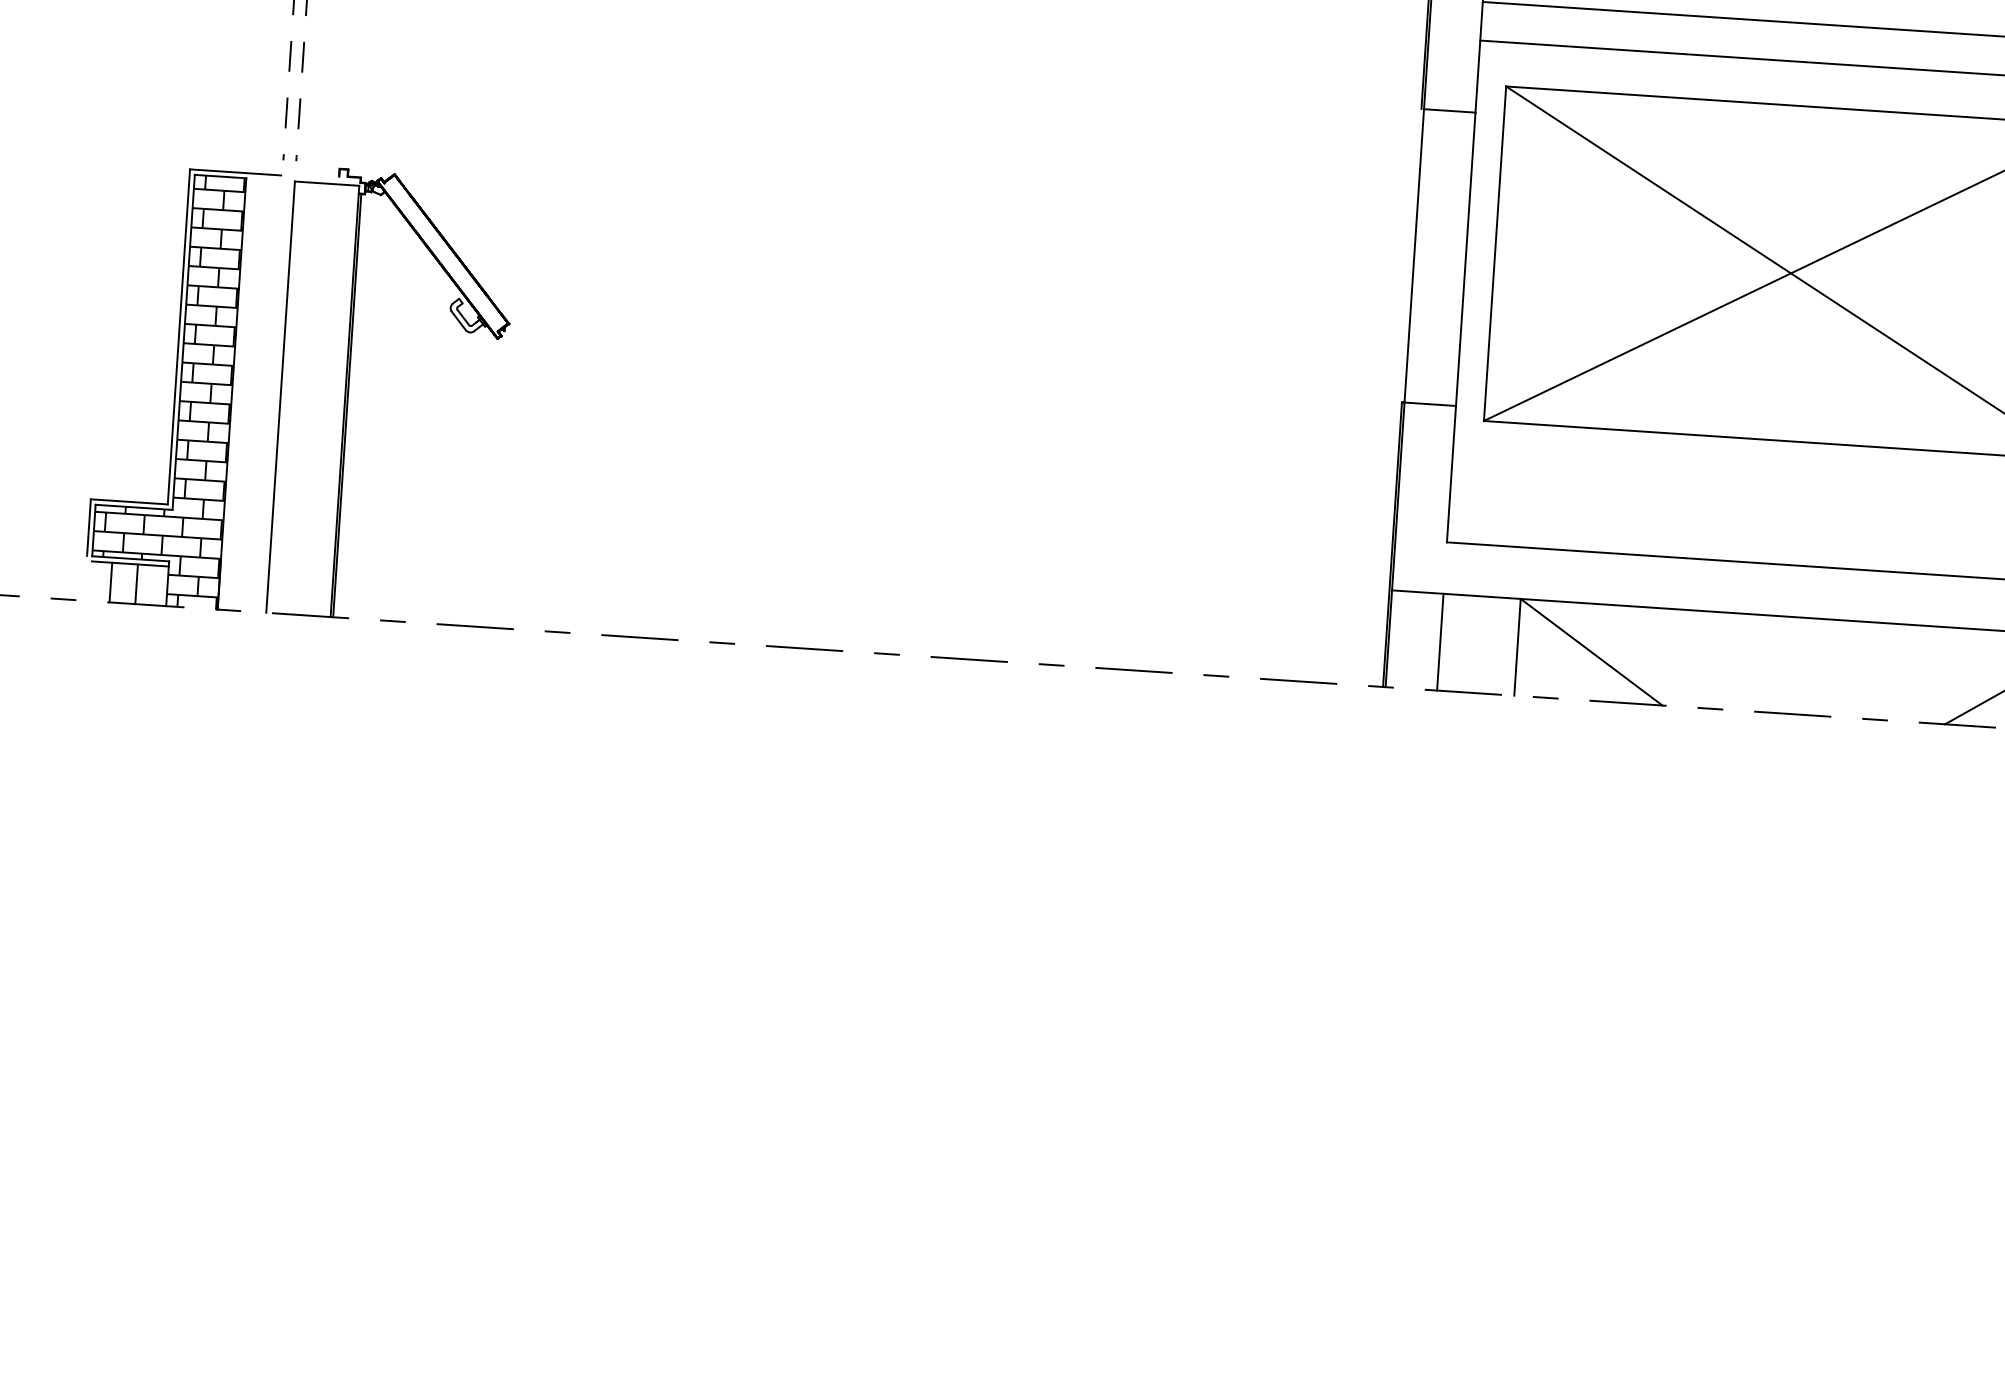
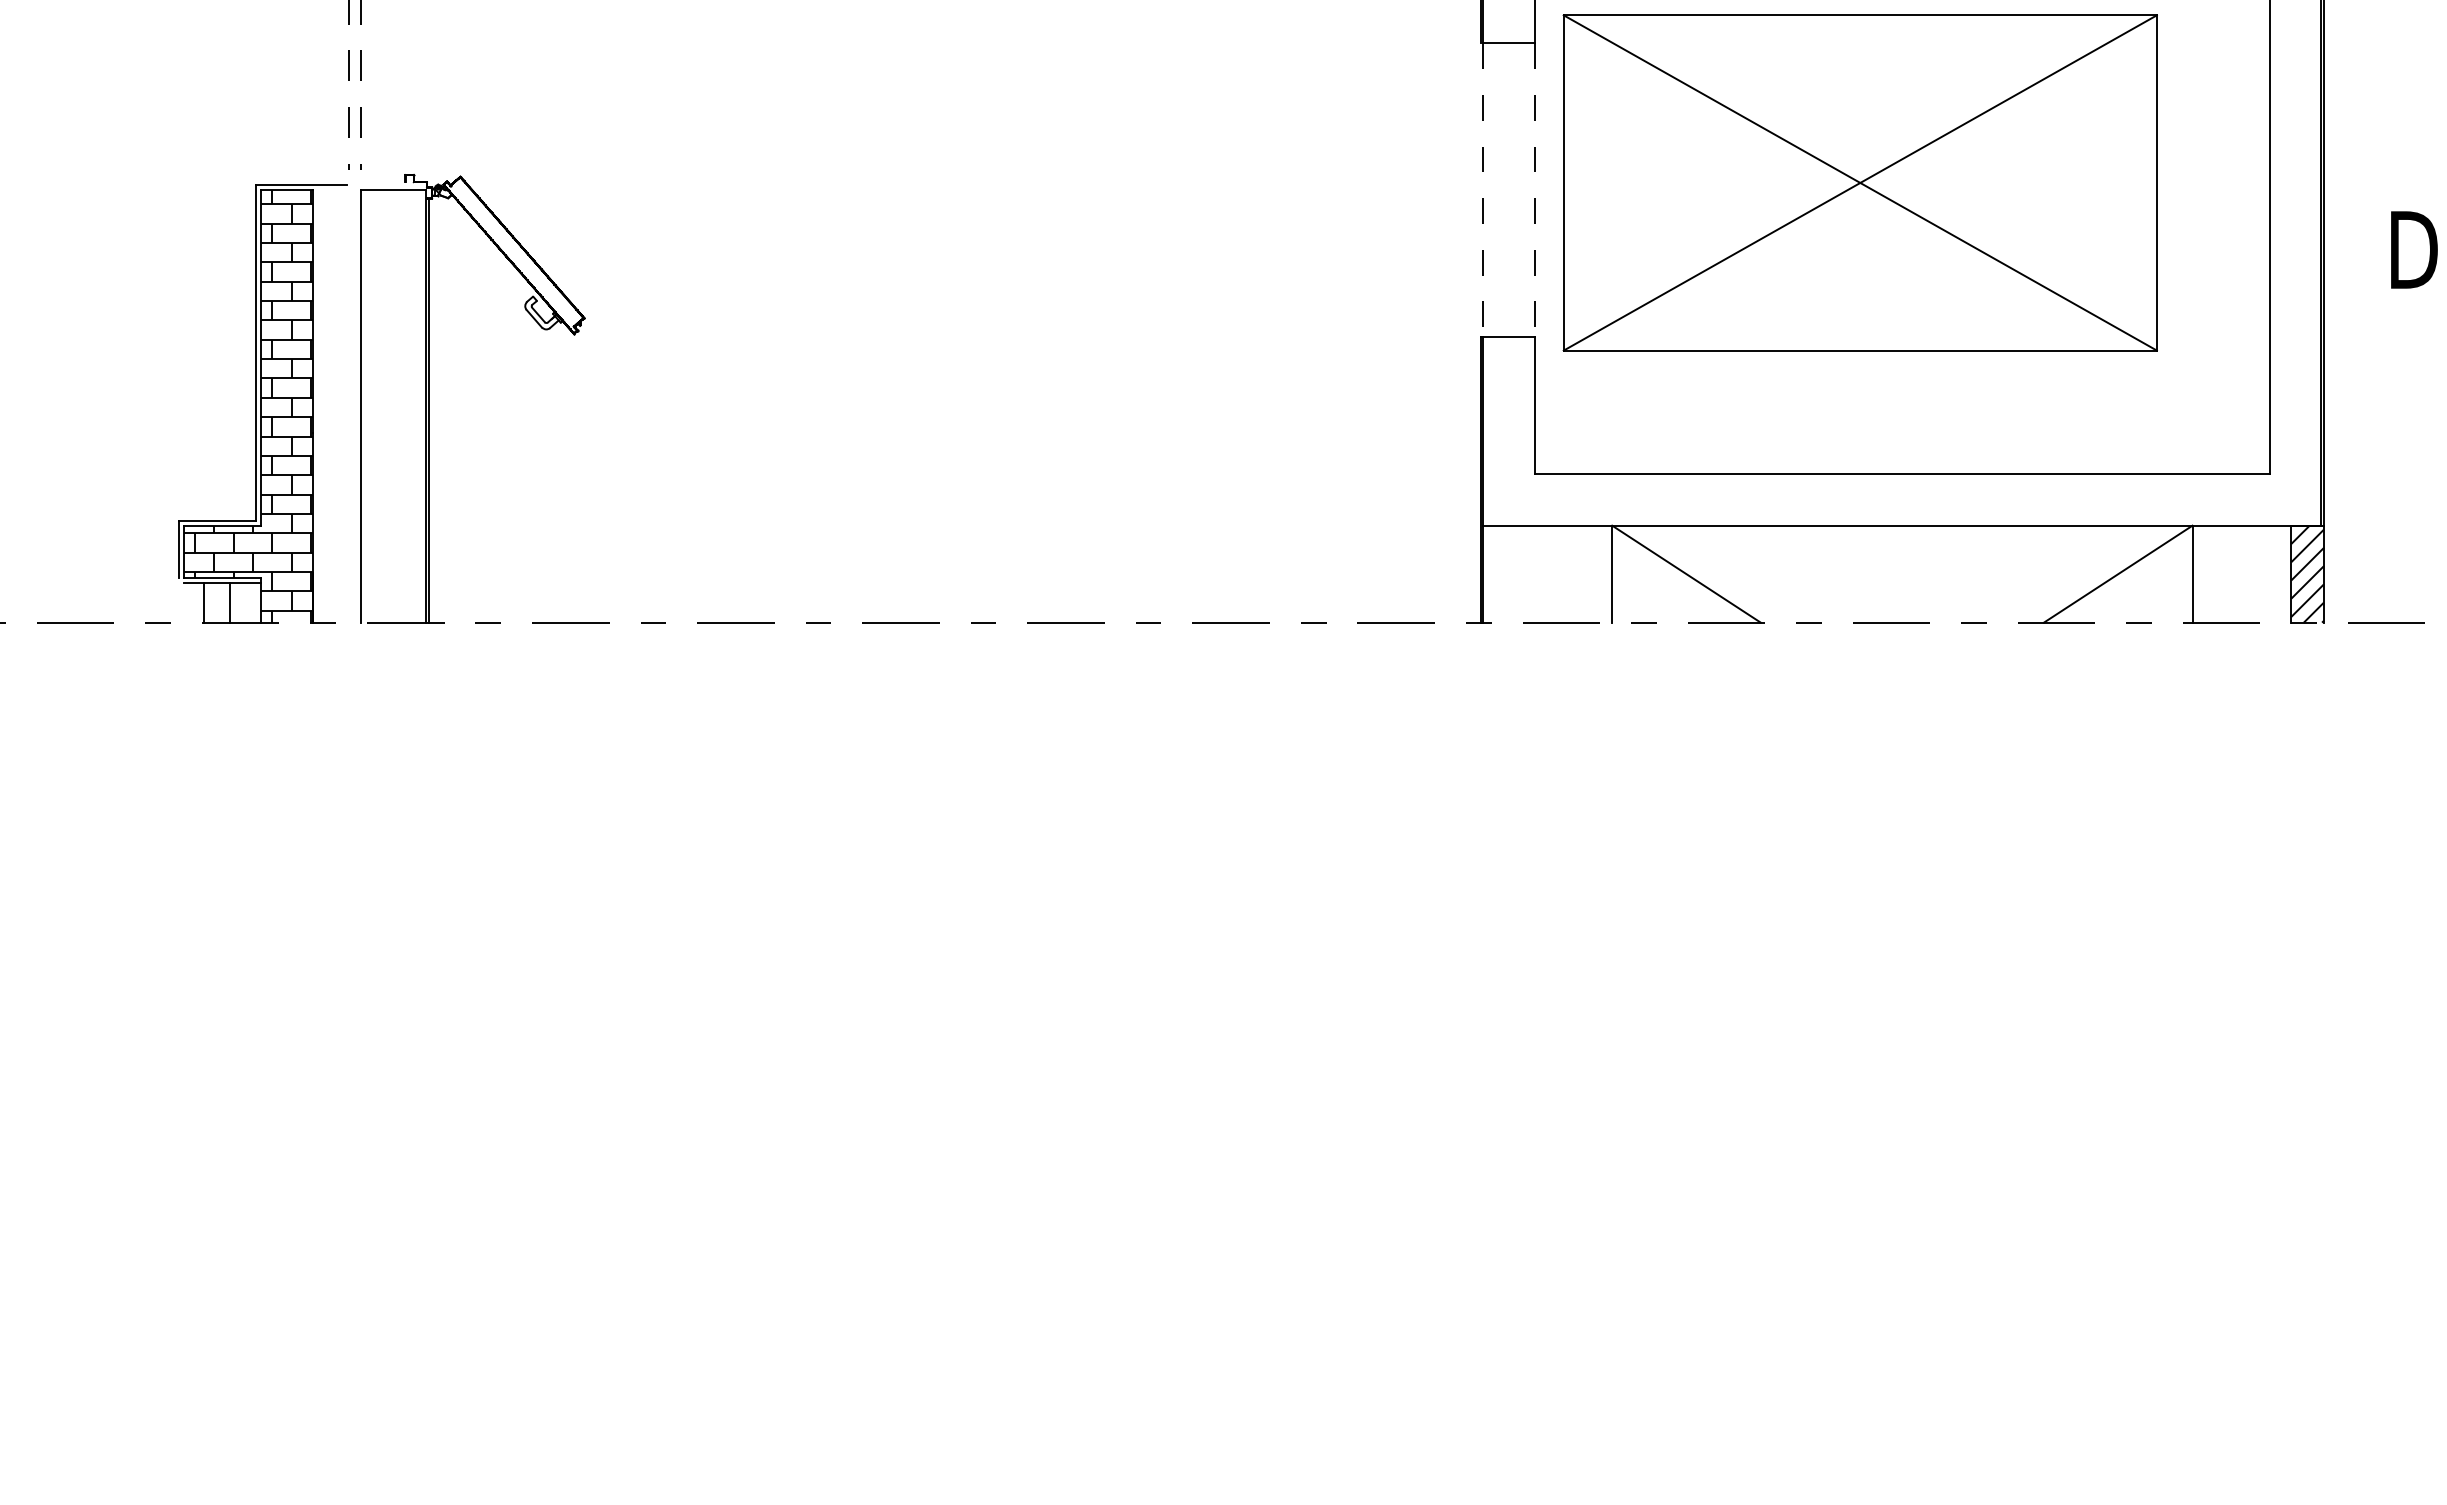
line: (1414, 255) -> (1483, 190), solid -> dashed
line: (1465, 259) -> (1534, 190), solid -> dashed
line: (1439, 641) -> (1534, 573), removed

